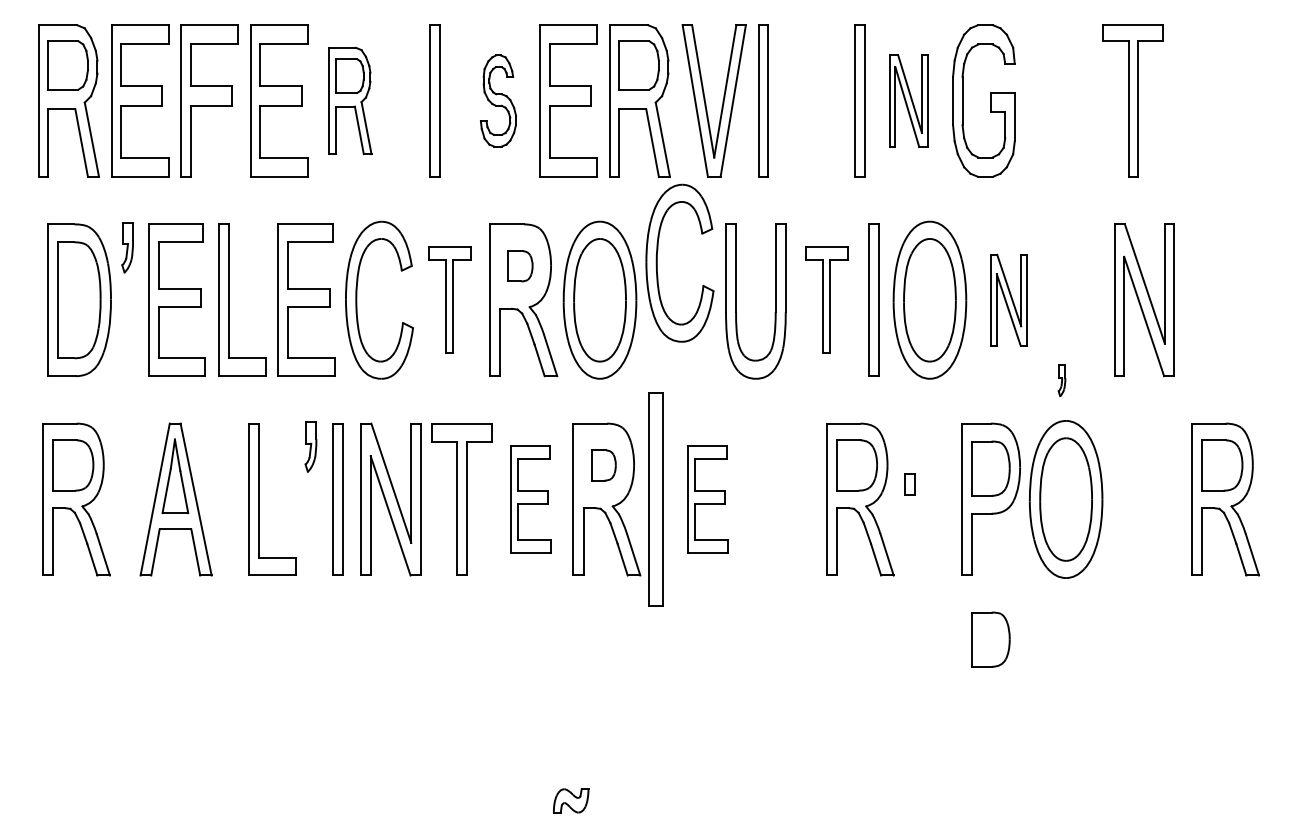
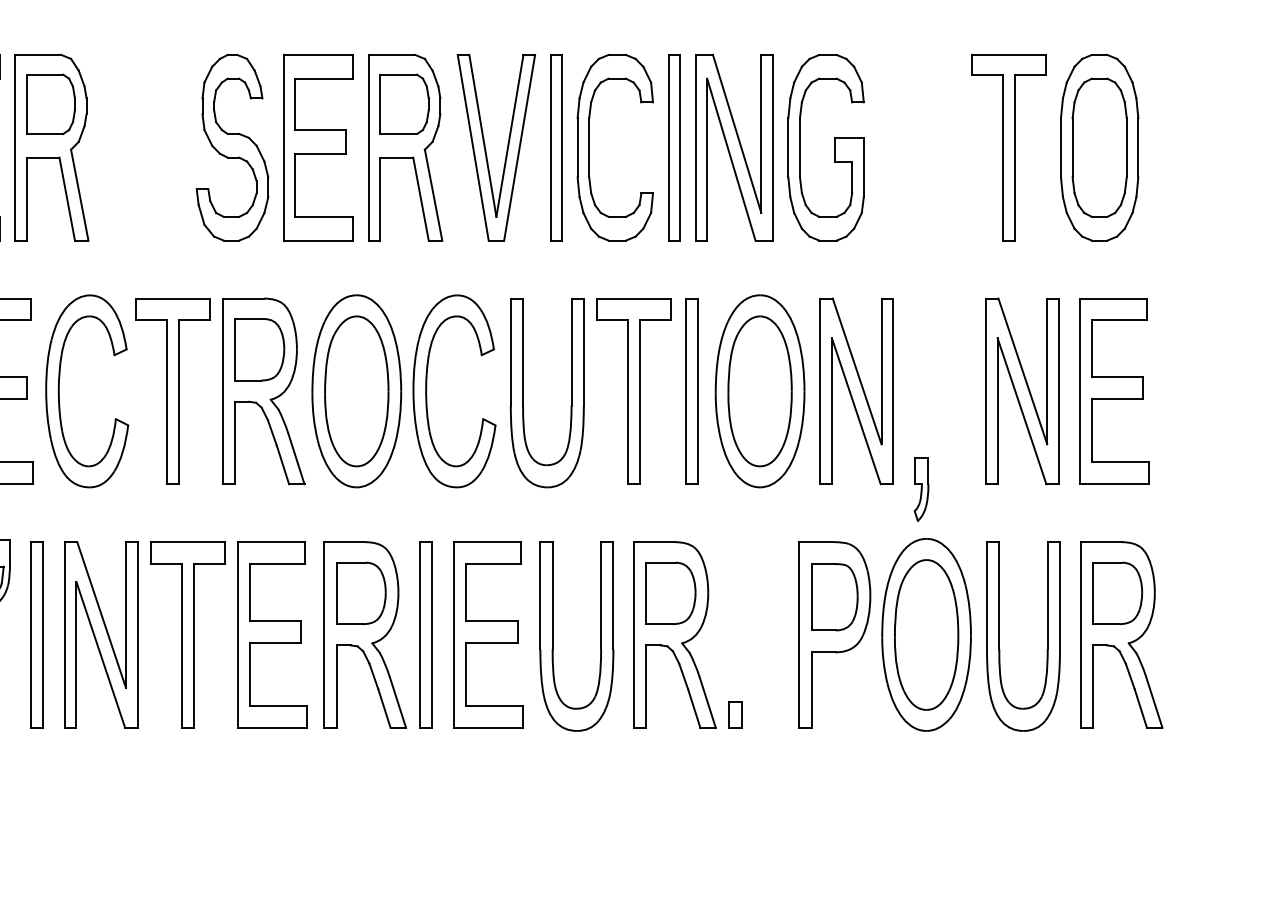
part: (350, 100) -> (51, 147), size x1.43
part: (434, 100) -> (154, 147), removed
part: (498, 100) -> (232, 147), size x1.67
part: (790, 100) -> (589, 147), added
part: (908, 100) -> (733, 147), size x1.67
part: (1207, 100) -> (1099, 147), added
part: (657, 262) -> (427, 390), moved
part: (520, 266) -> (259, 350), size x1.67
part: (449, 299) -> (172, 390), size x1.43
part: (826, 299) -> (633, 390), size x1.43
part: (1219, 299) -> (1114, 390), added
part: (1008, 300) -> (856, 391), size x1.67
part: (1061, 380) -> (920, 489), size x1.67
part: (603, 465) -> (361, 593), size x1.67
part: (909, 484) -> (735, 714), moved
part: (530, 499) -> (271, 634), size x1.43
part: (656, 499) -> (425, 634), size x0.71
part: (707, 499) -> (488, 634), size x1.43
part: (760, 500) -> (552, 636), added
part: (1126, 500) -> (1000, 636), added
part: (990, 639) -> (834, 806), removed

